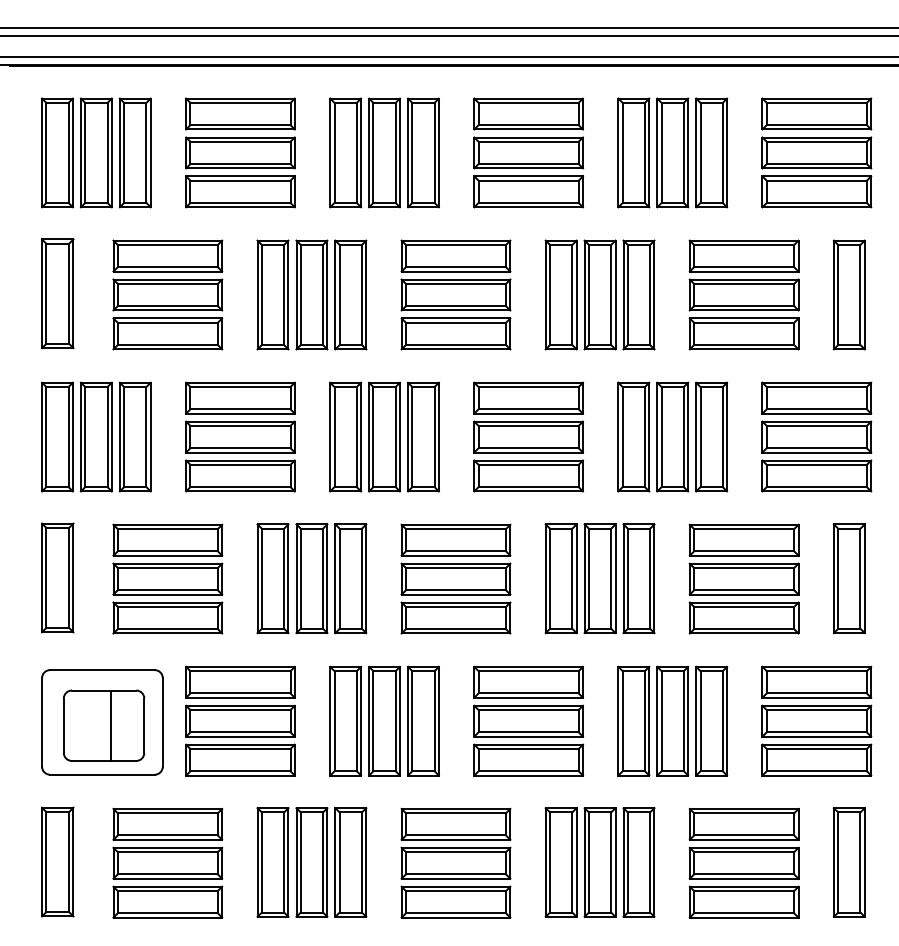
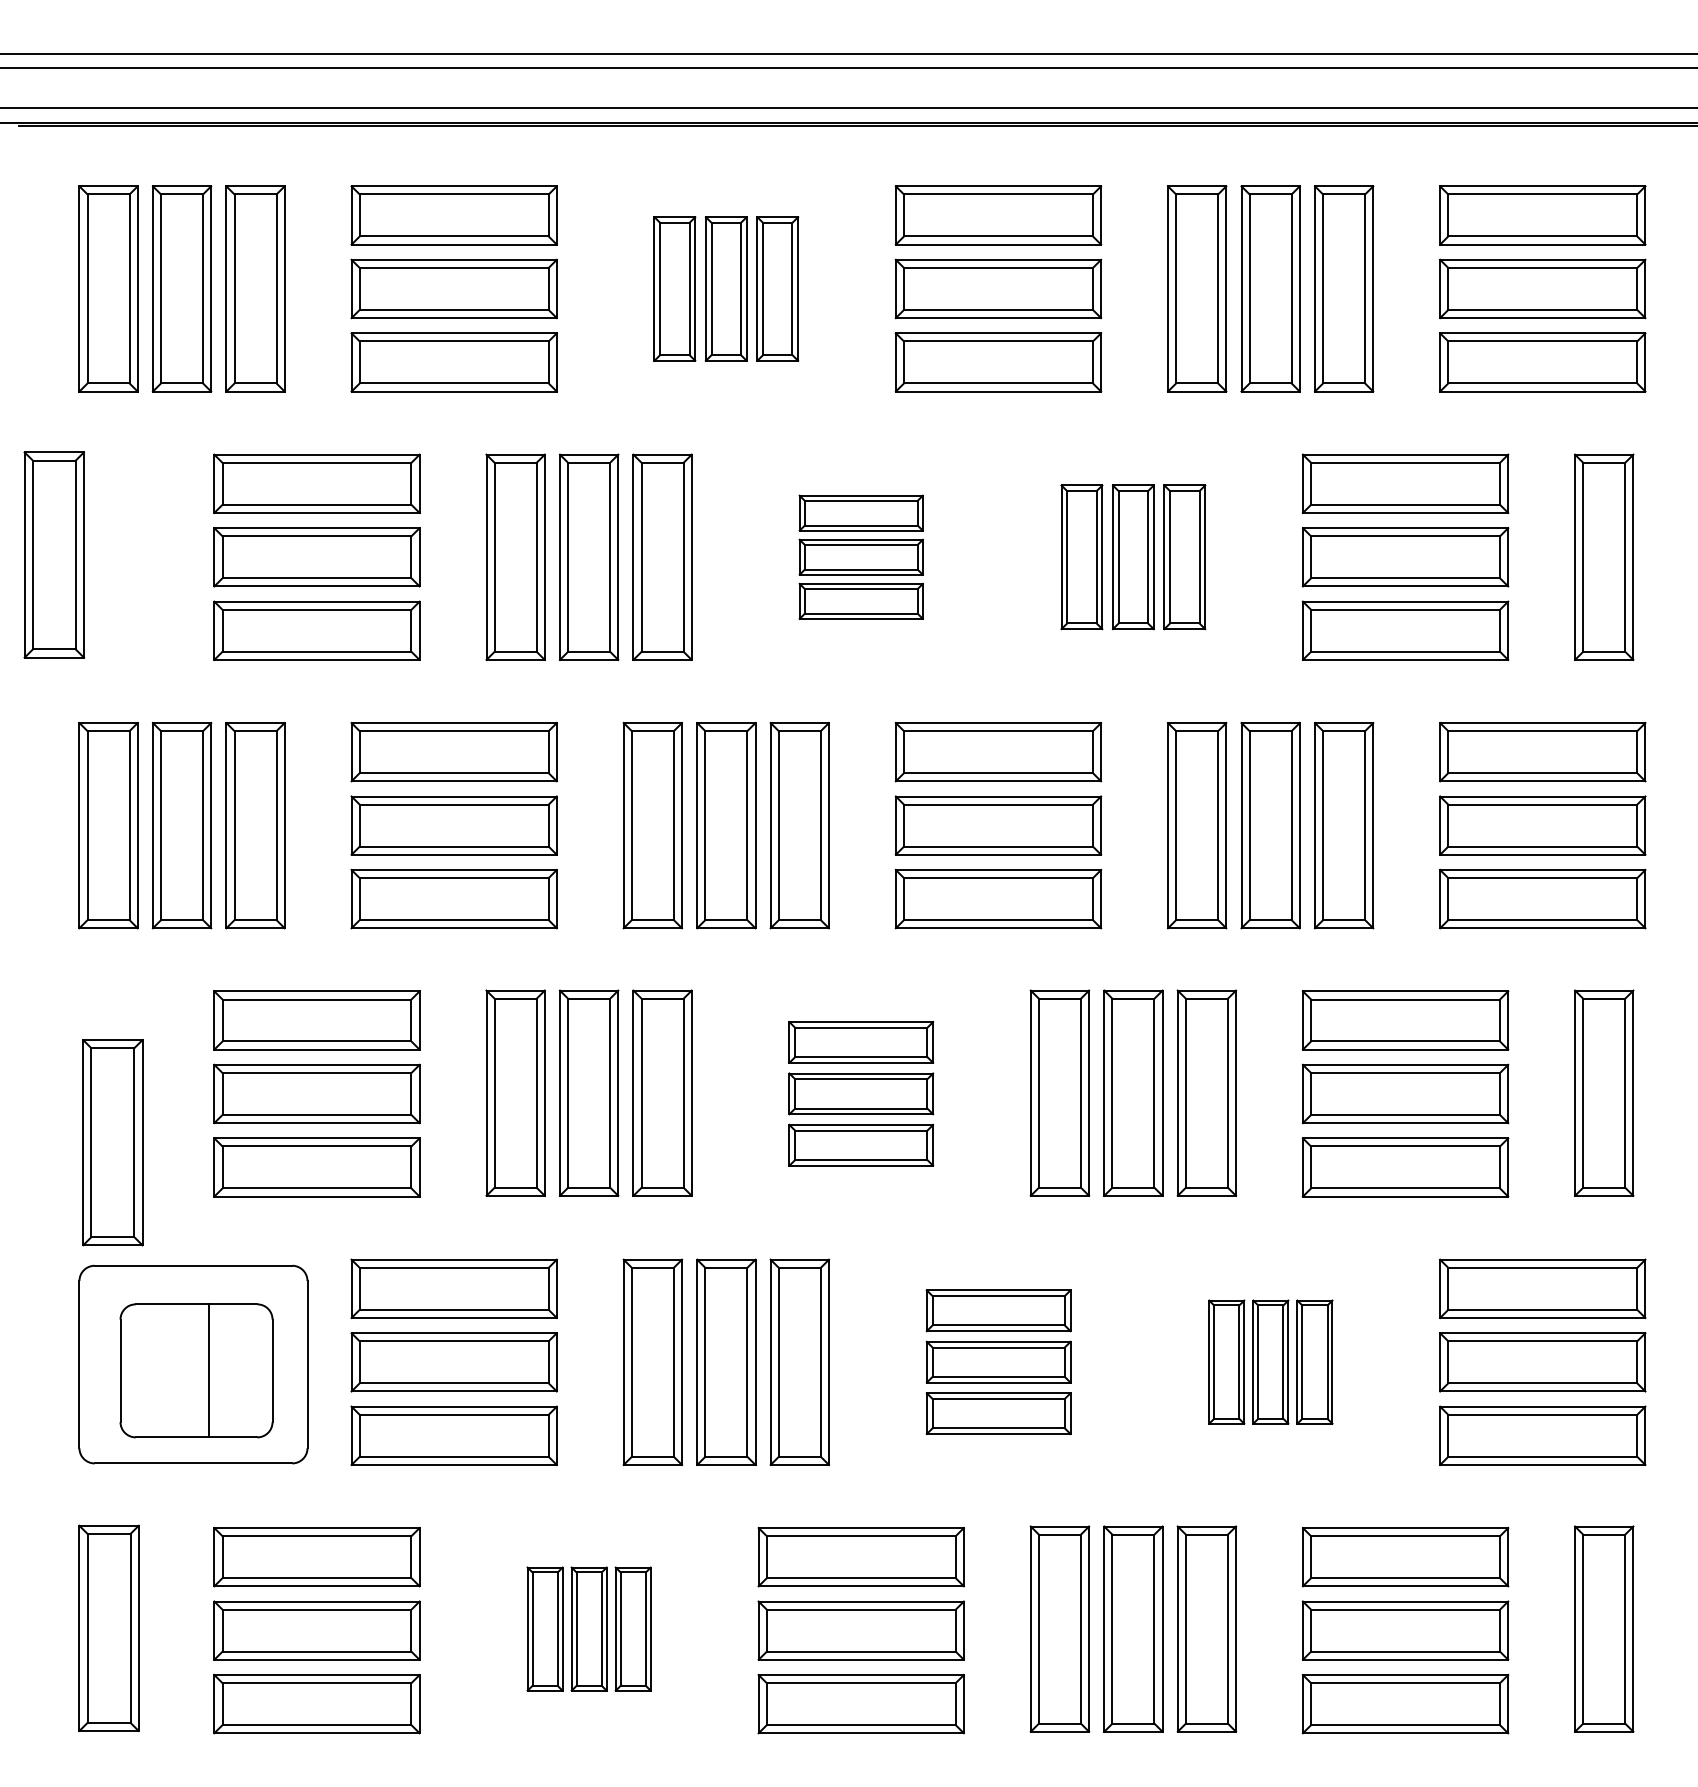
part: (384, 152) -> (726, 288), size x0.7
part: (57, 293) -> (53, 554), moved
part: (455, 294) -> (860, 556), size x0.6
part: (599, 294) -> (1132, 556), size x0.7
part: (57, 577) -> (112, 1141), moved
part: (455, 578) -> (860, 1092), size x0.7
part: (528, 720) -> (998, 1360), size x0.7
part: (672, 720) -> (1270, 1360), size x0.6
part: (311, 862) -> (588, 1629), size x0.6

